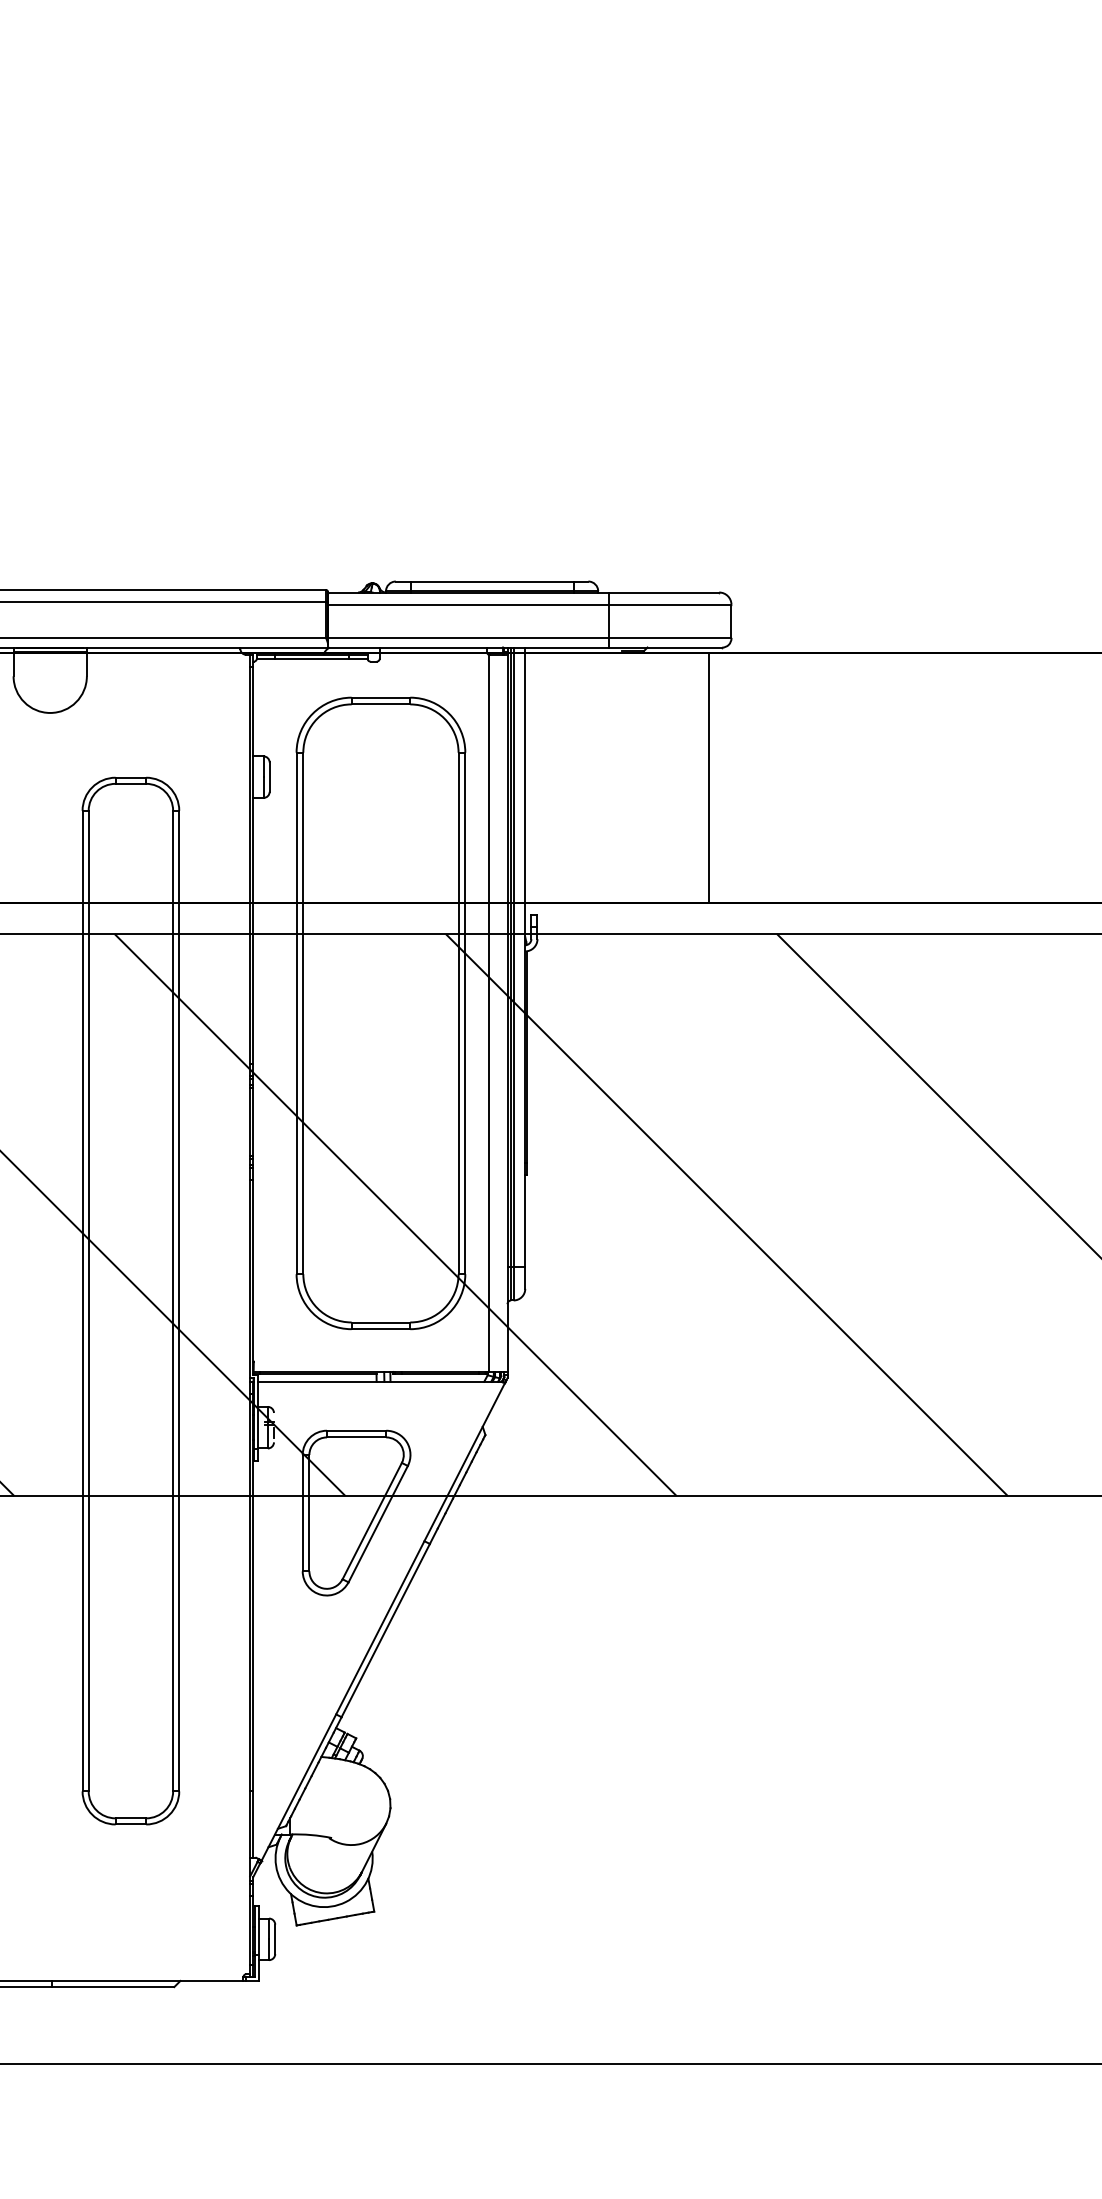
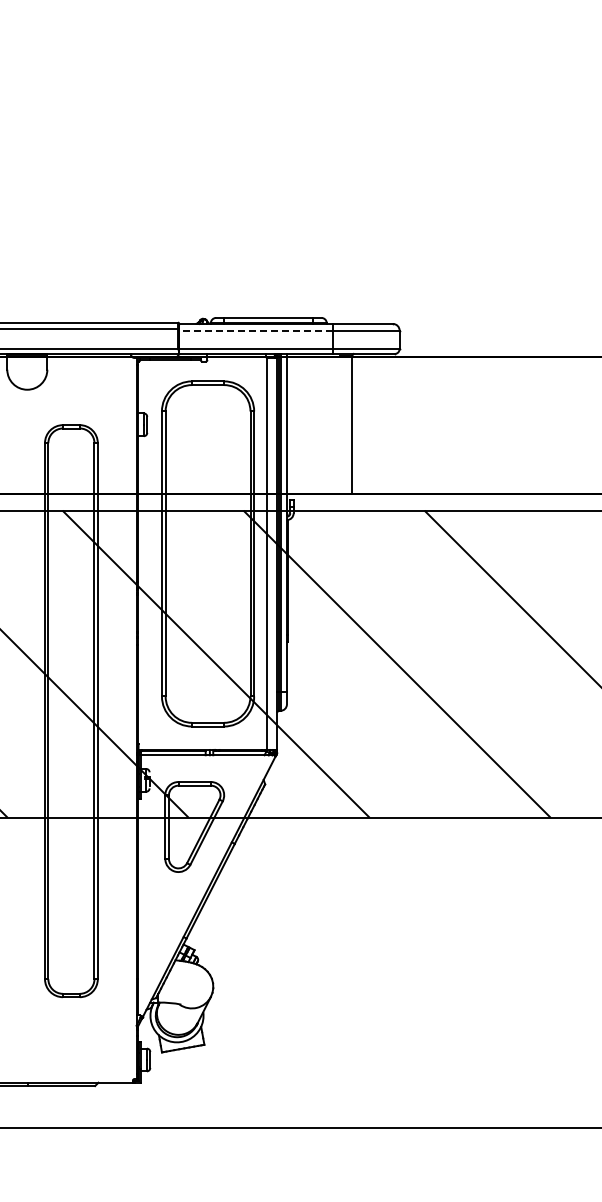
line: (467, 604) -> (255, 330), solid -> dashed
line: (709, 778) -> (351, 425), moved

